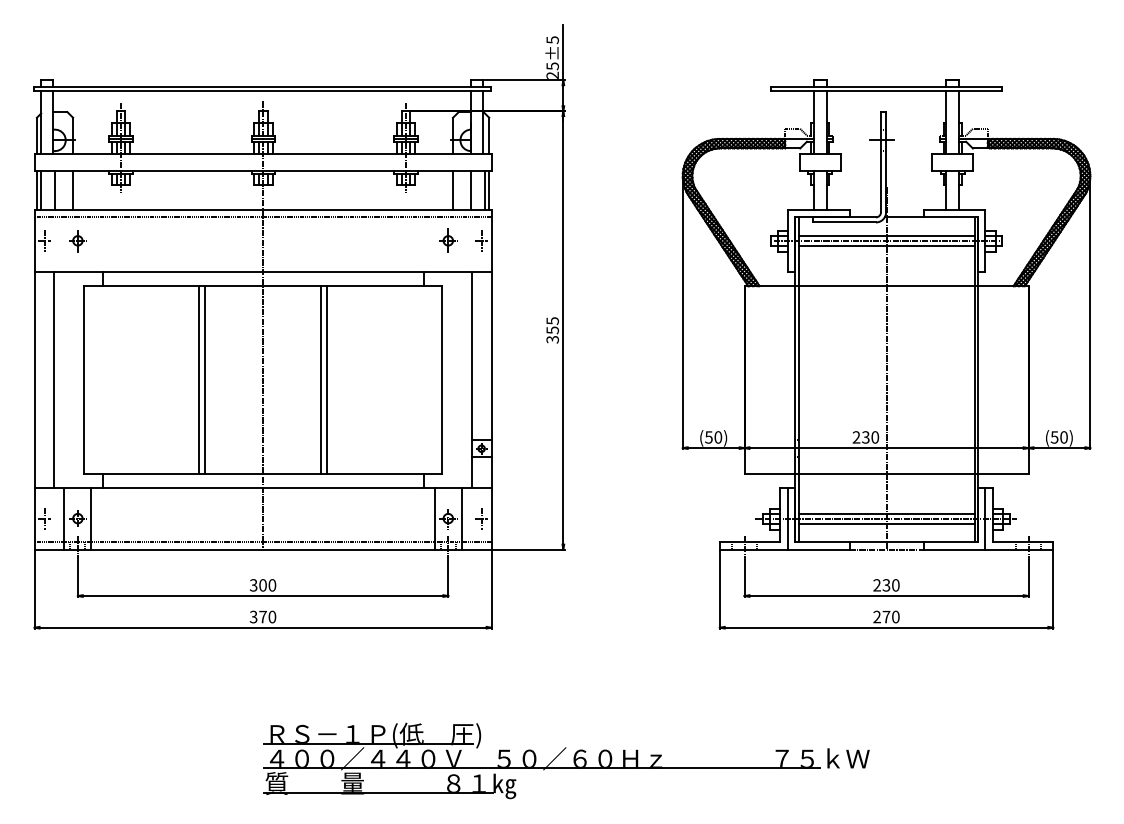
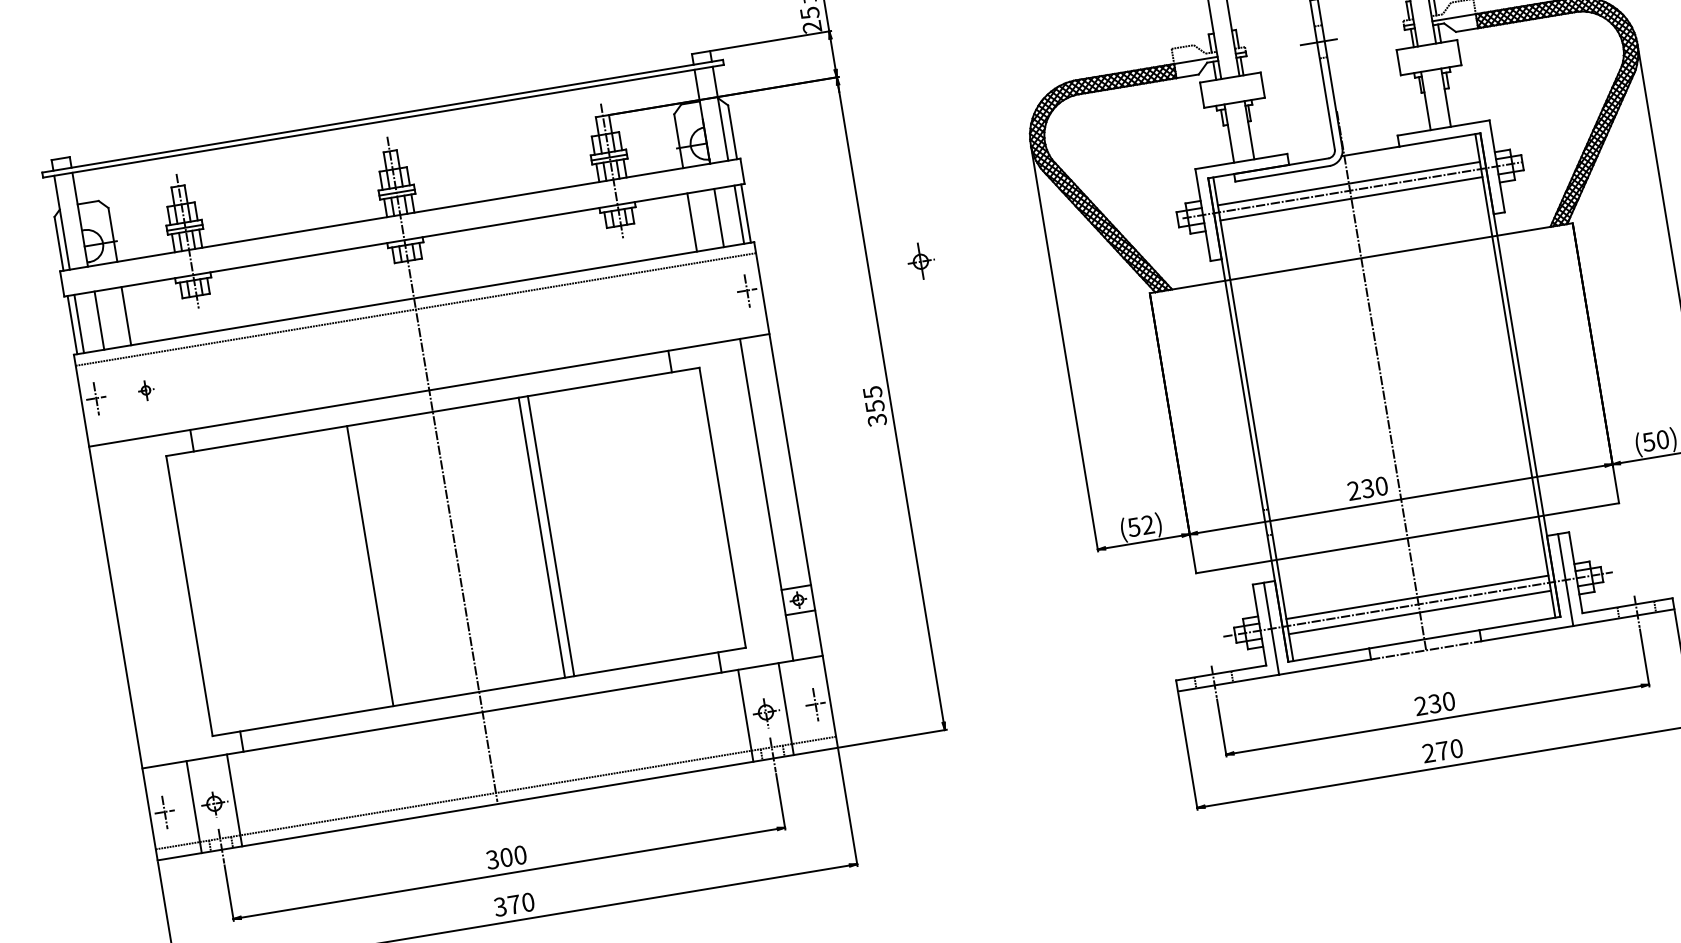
part: (448, 240) -> (921, 261), moved
part: (77, 241) -> (145, 391), size x0.6
line: (54, 379) -> (145, 602), removed
line: (199, 380) -> (361, 568), removed
text: (718, 437) -> (1148, 525), (50) -> (52)

